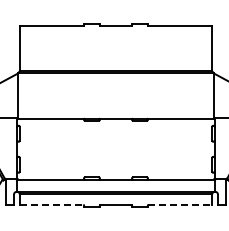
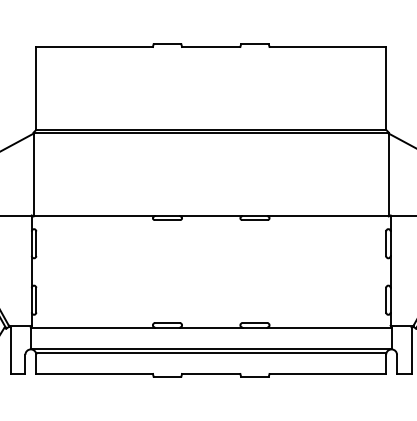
line: (52, 205) -> (95, 374), dashed -> solid
line: (180, 205) -> (328, 374), dashed -> solid

